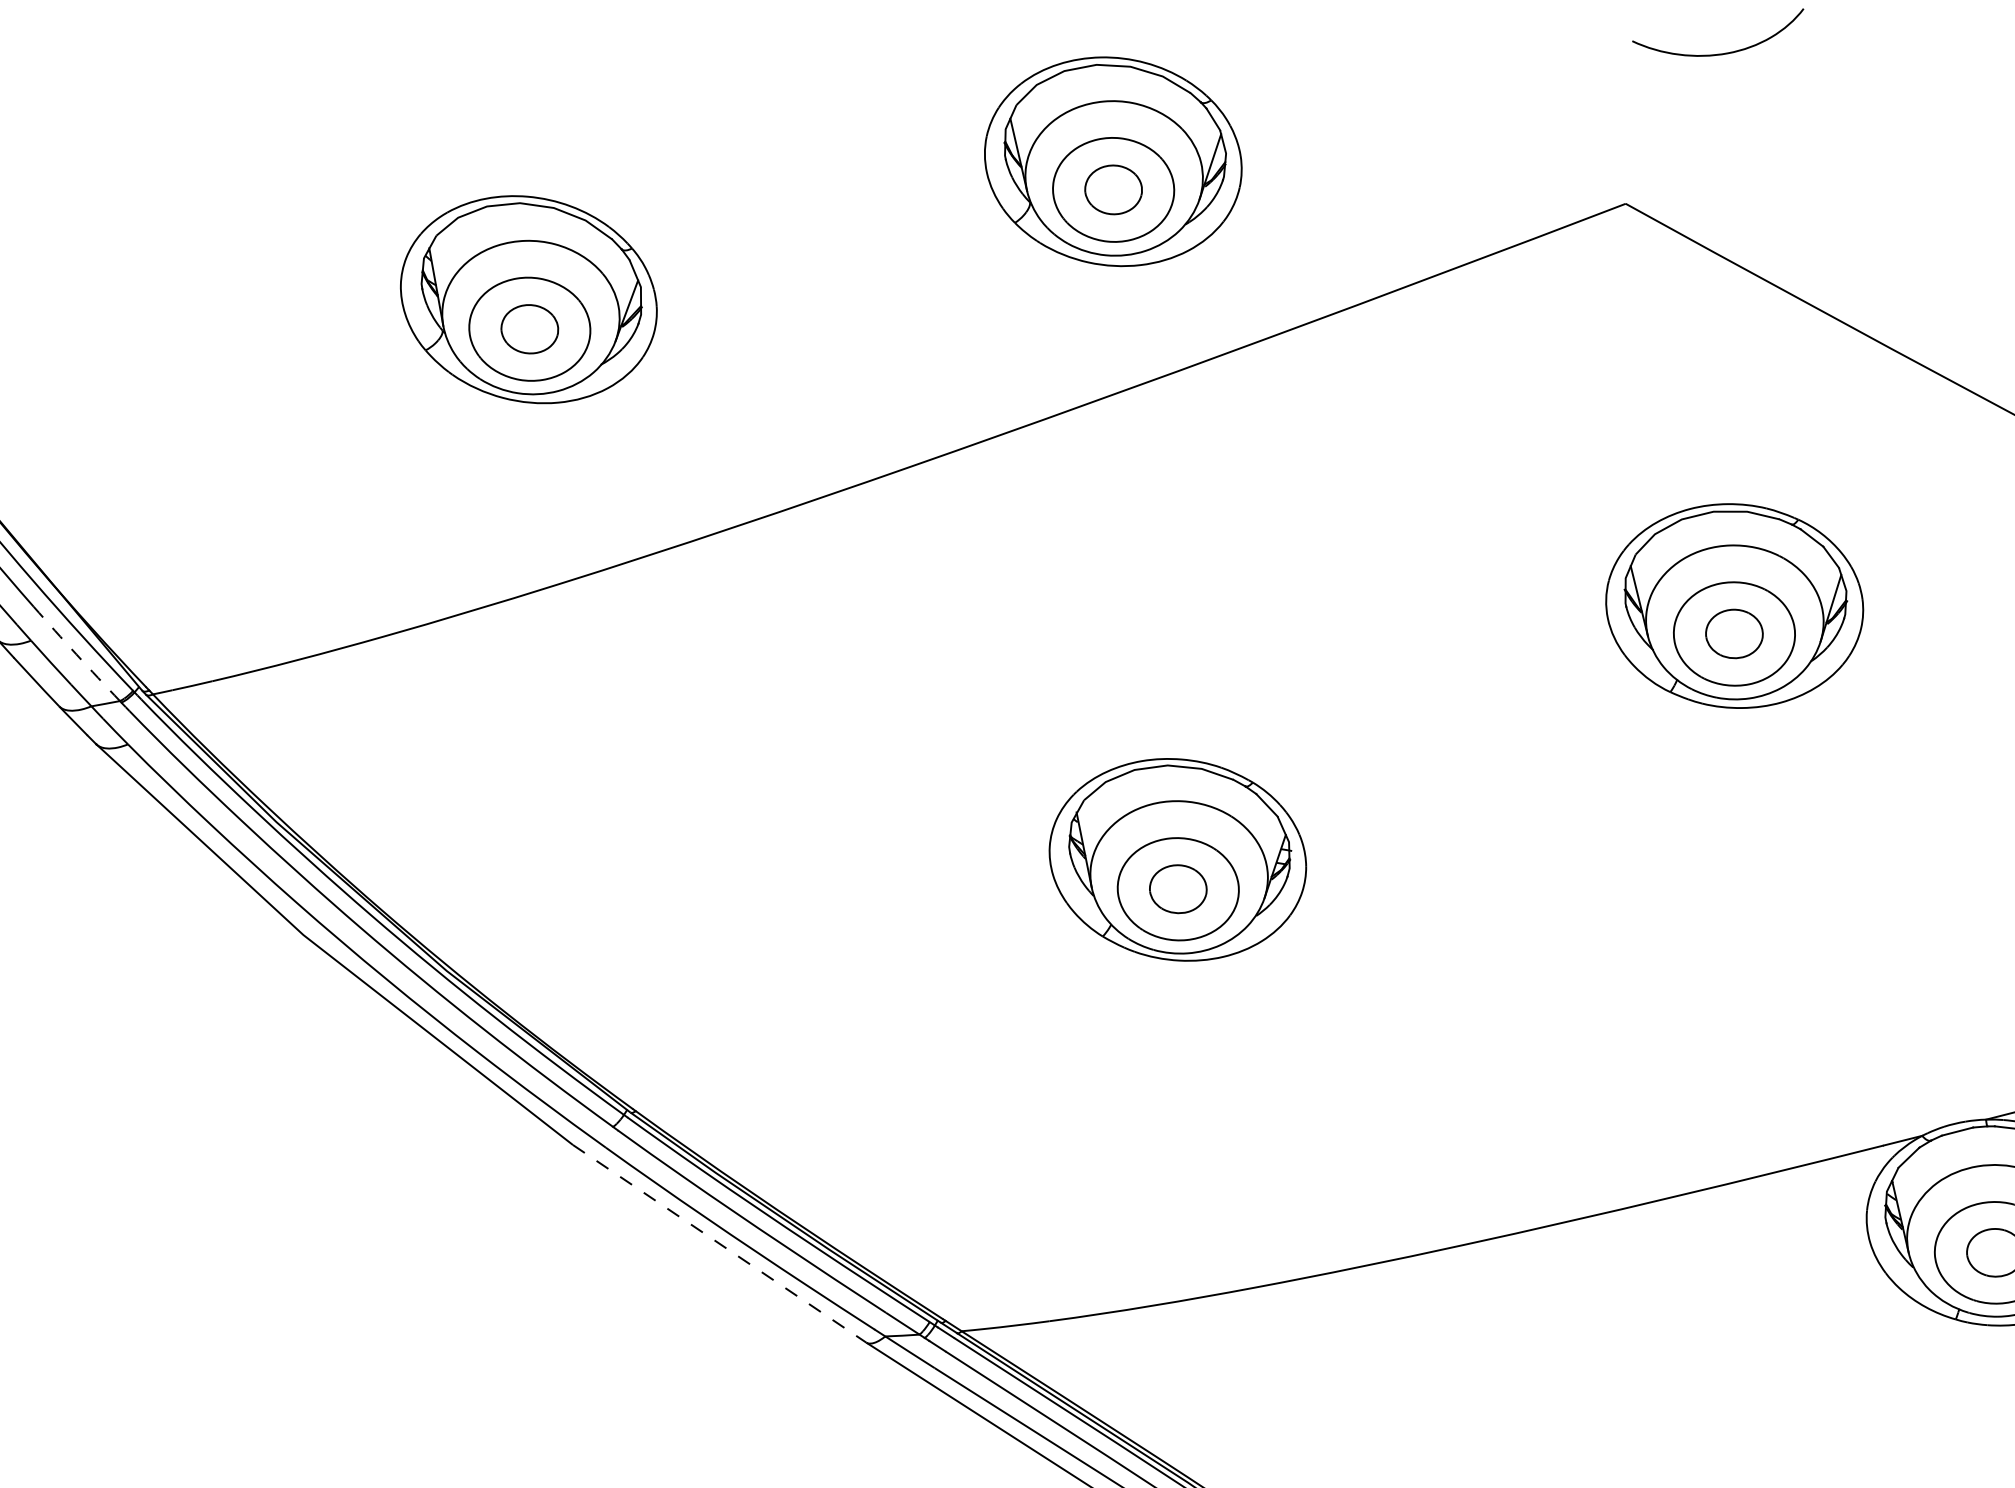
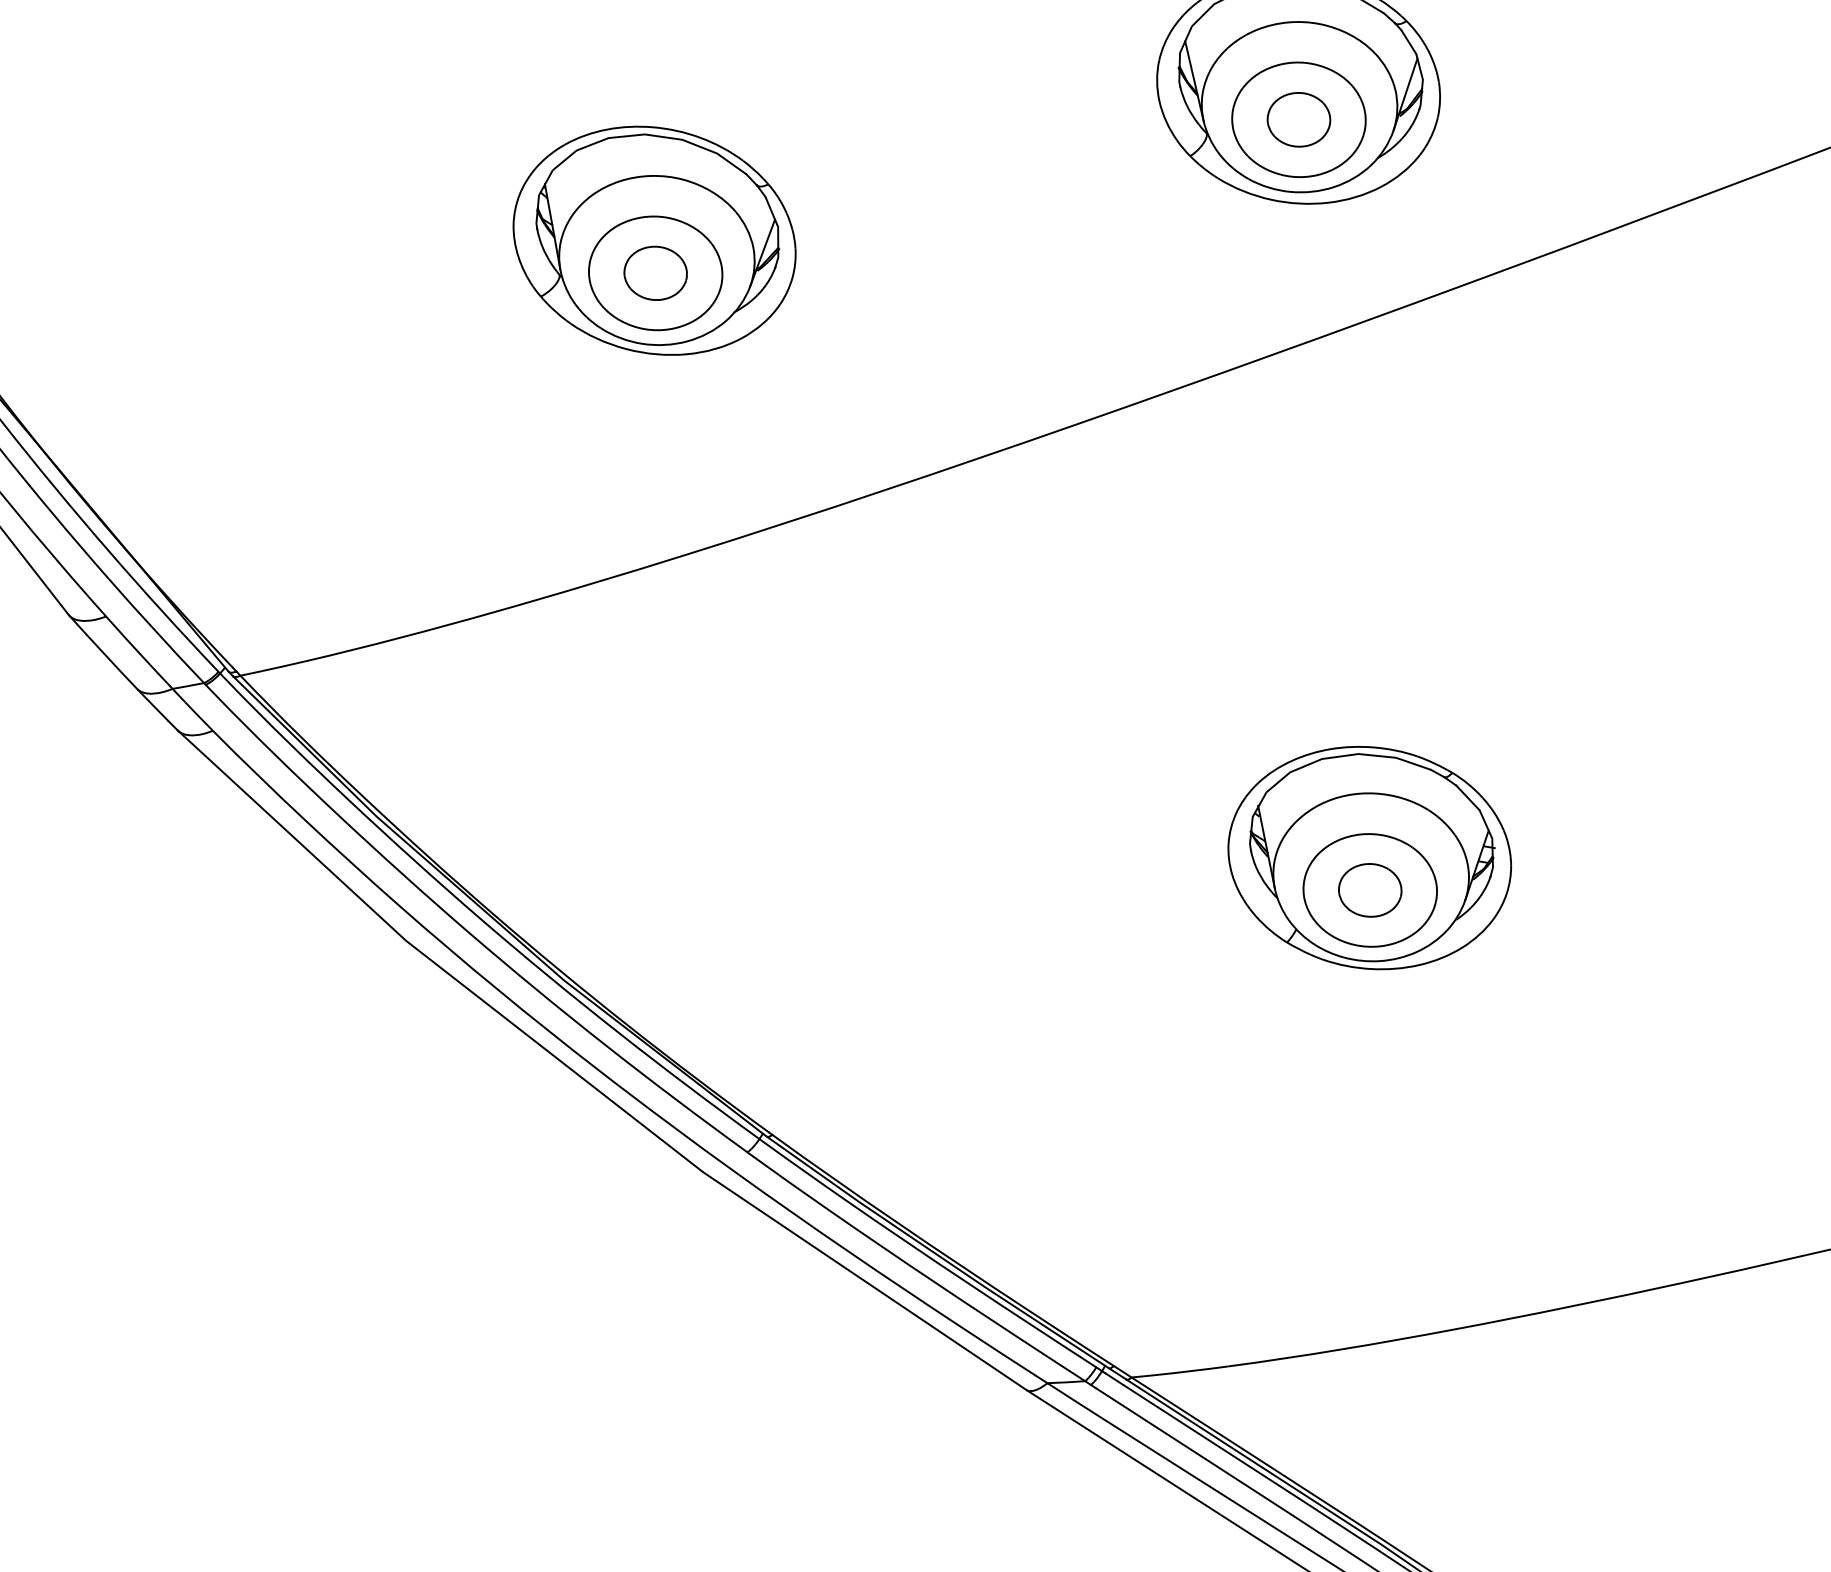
arc: (76, 654) -> (156, 631), dashed -> solid
line: (719, 1243) -> (864, 1280), dashed -> solid

